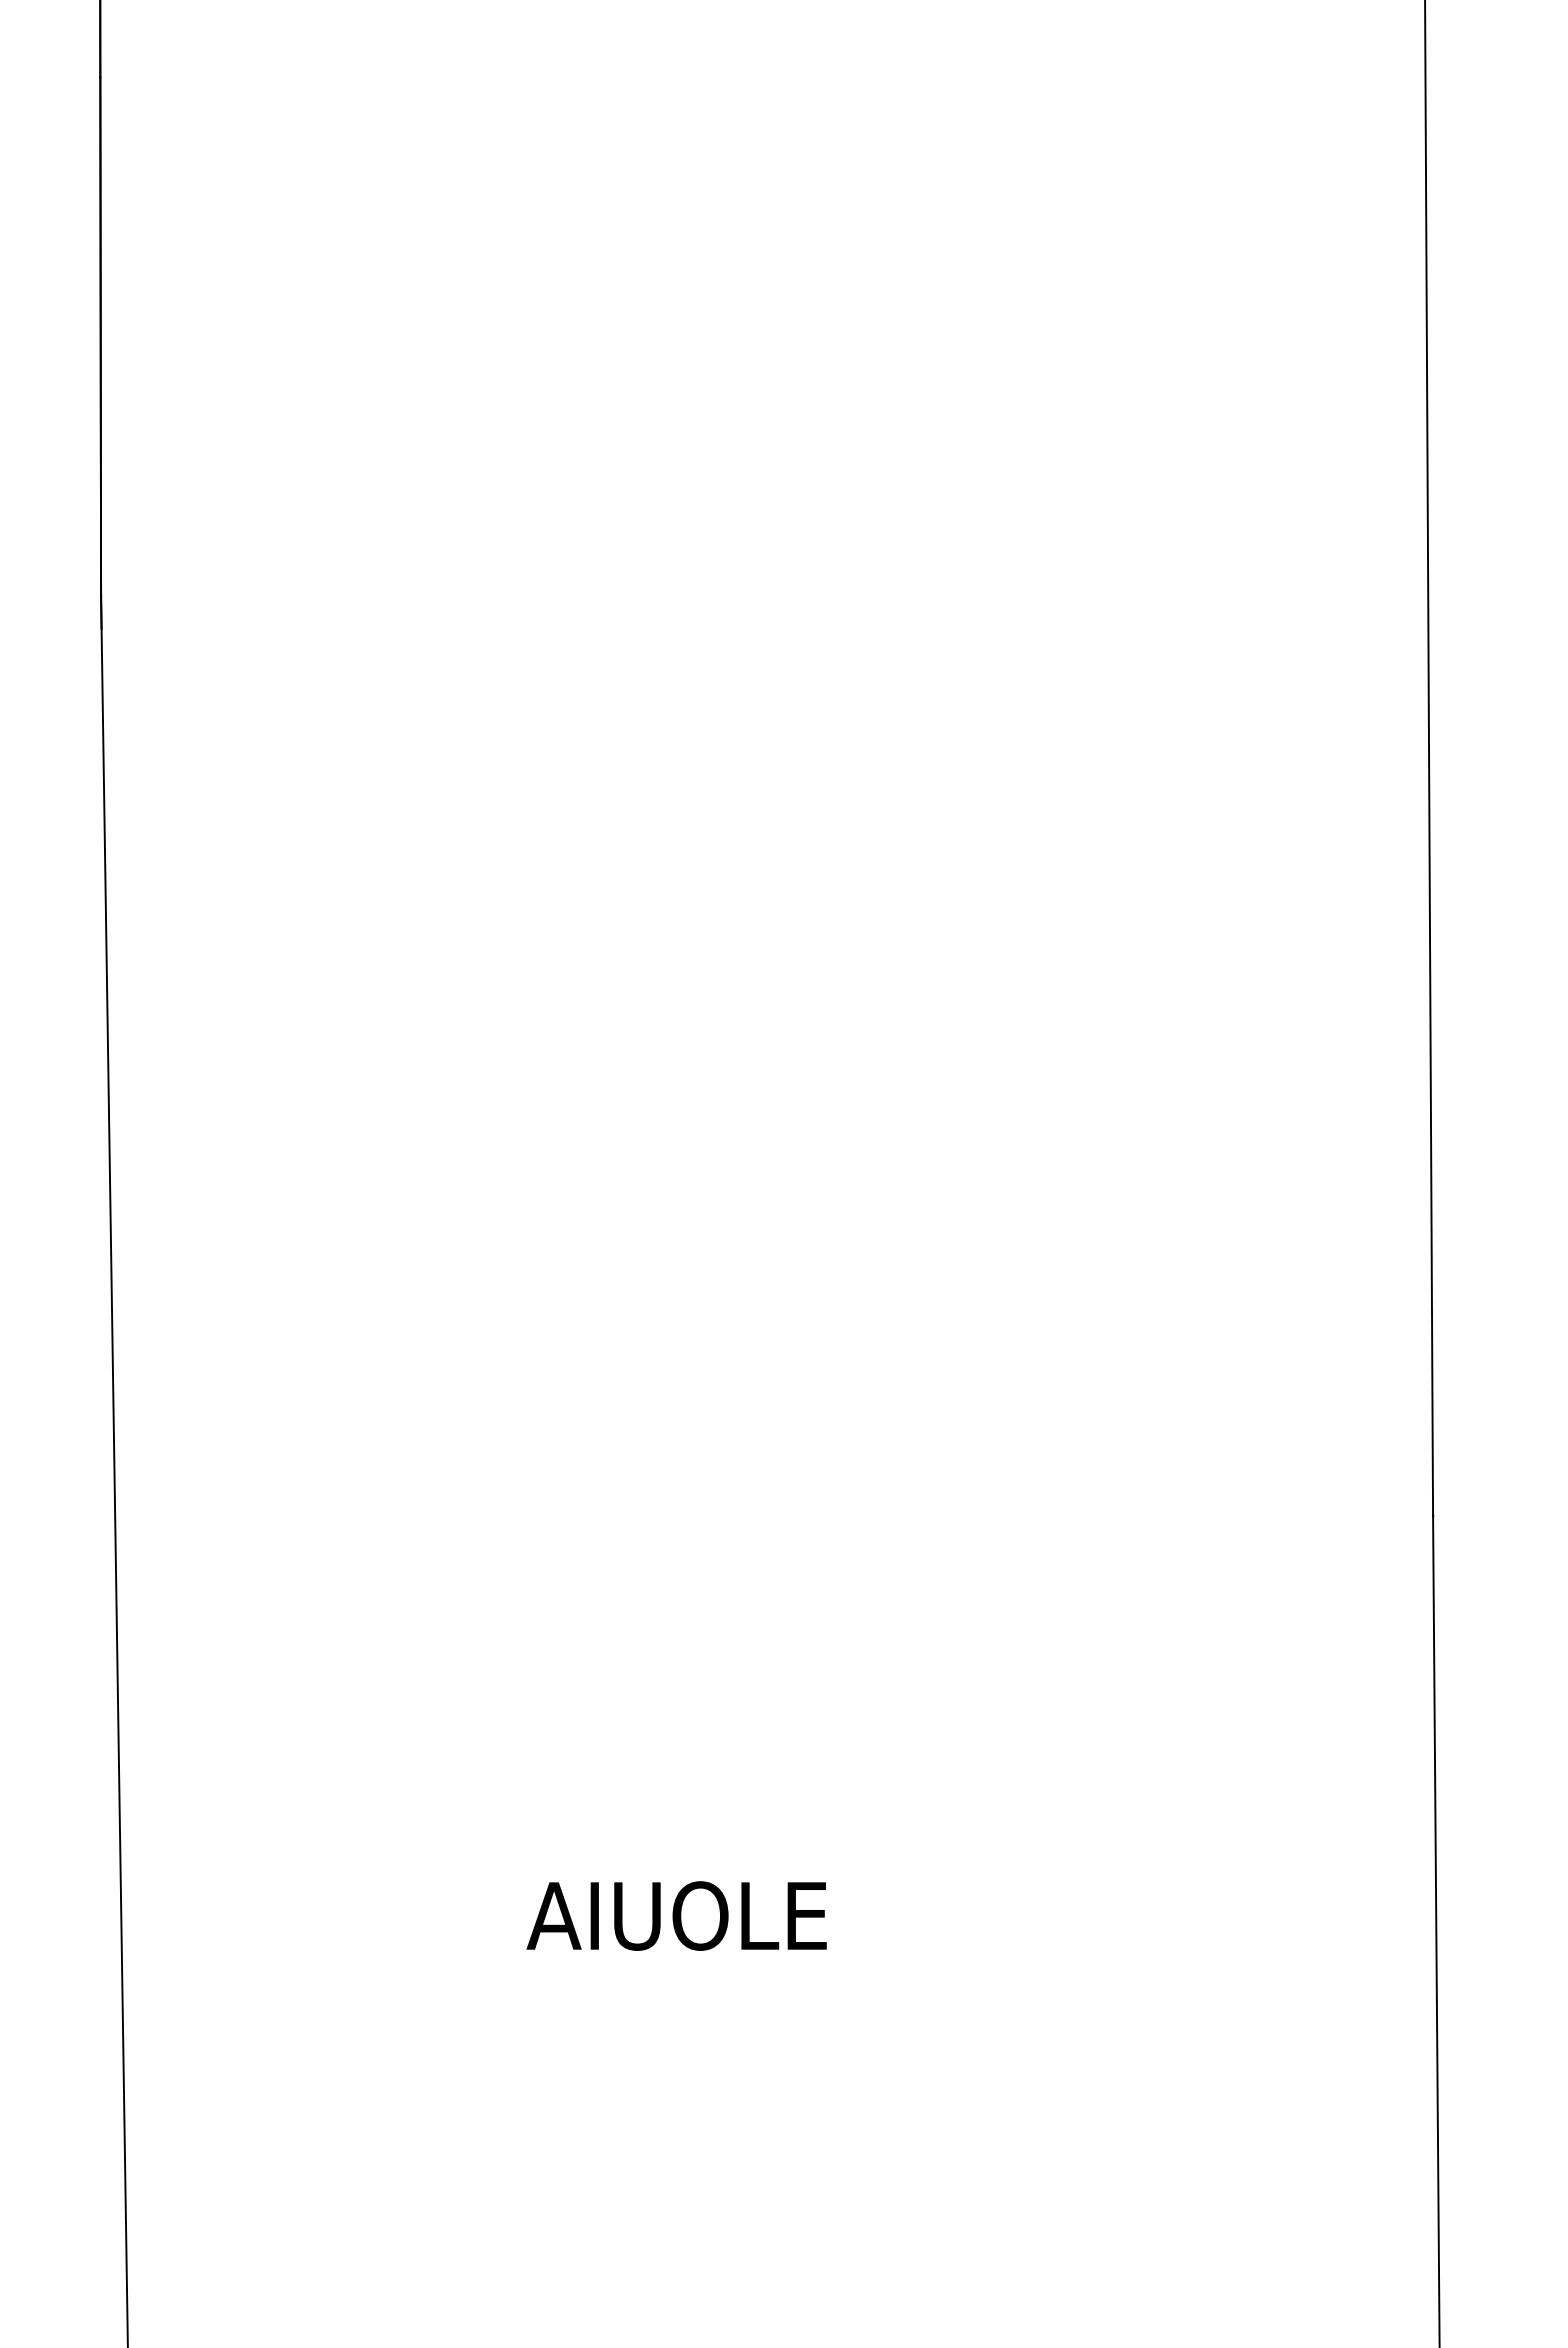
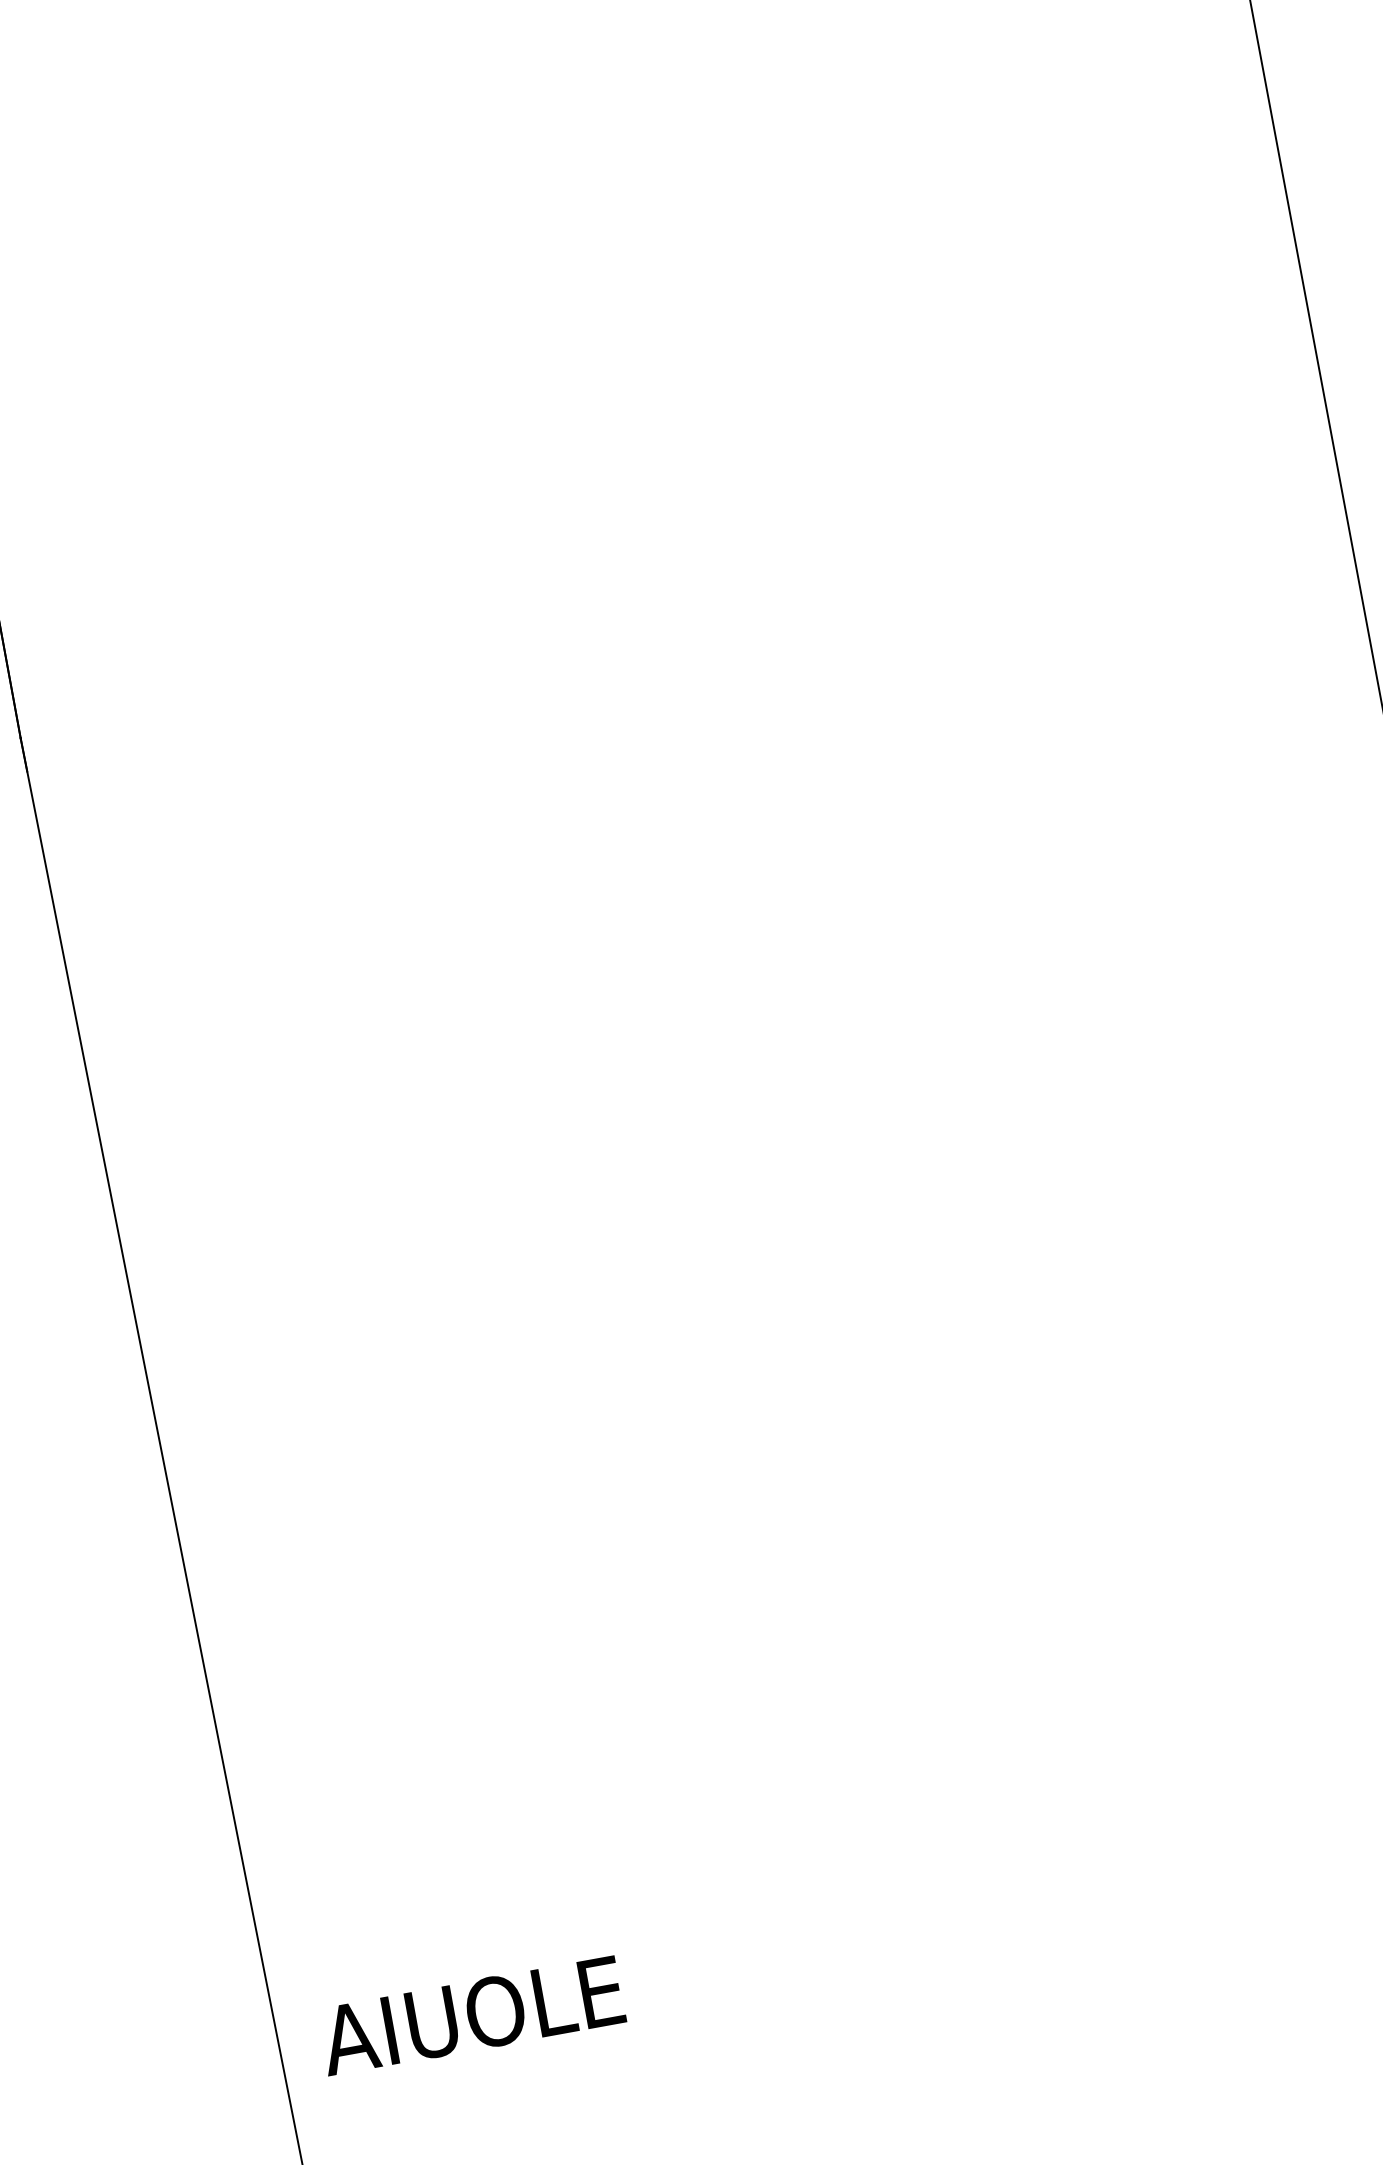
text: (676, 1915) -> (471, 2015), moved

